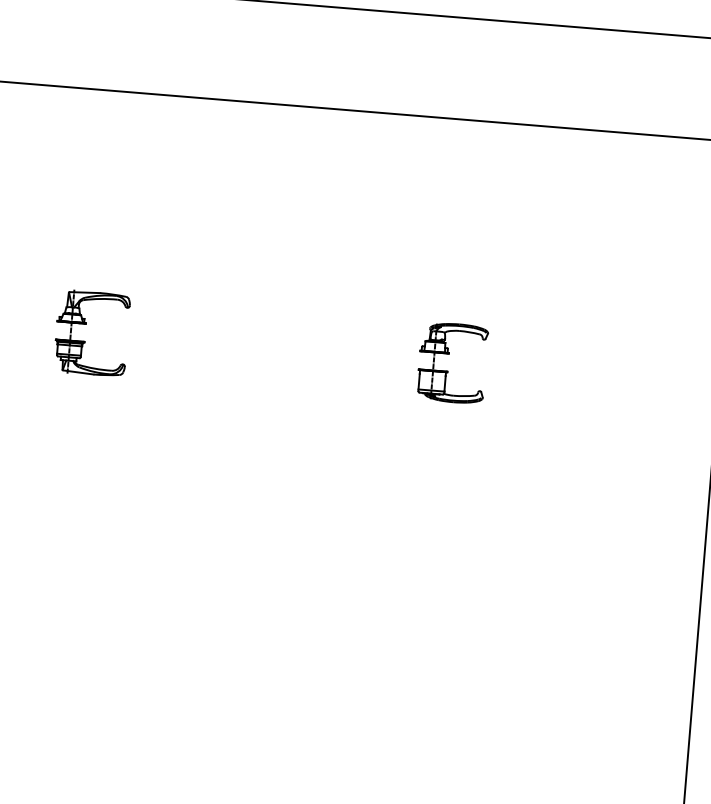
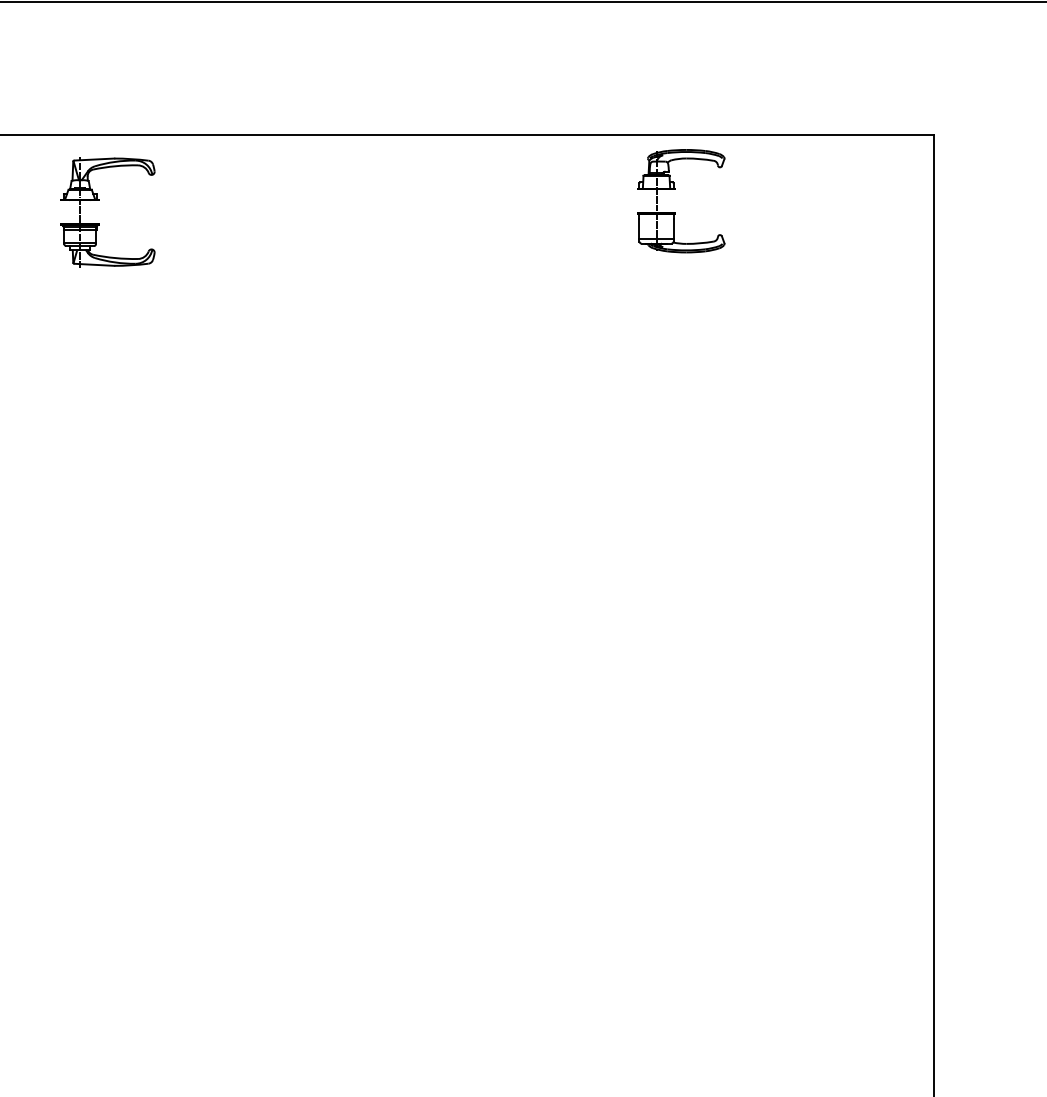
part: (84, 341) -> (99, 223), moved
part: (447, 371) -> (675, 212), moved

